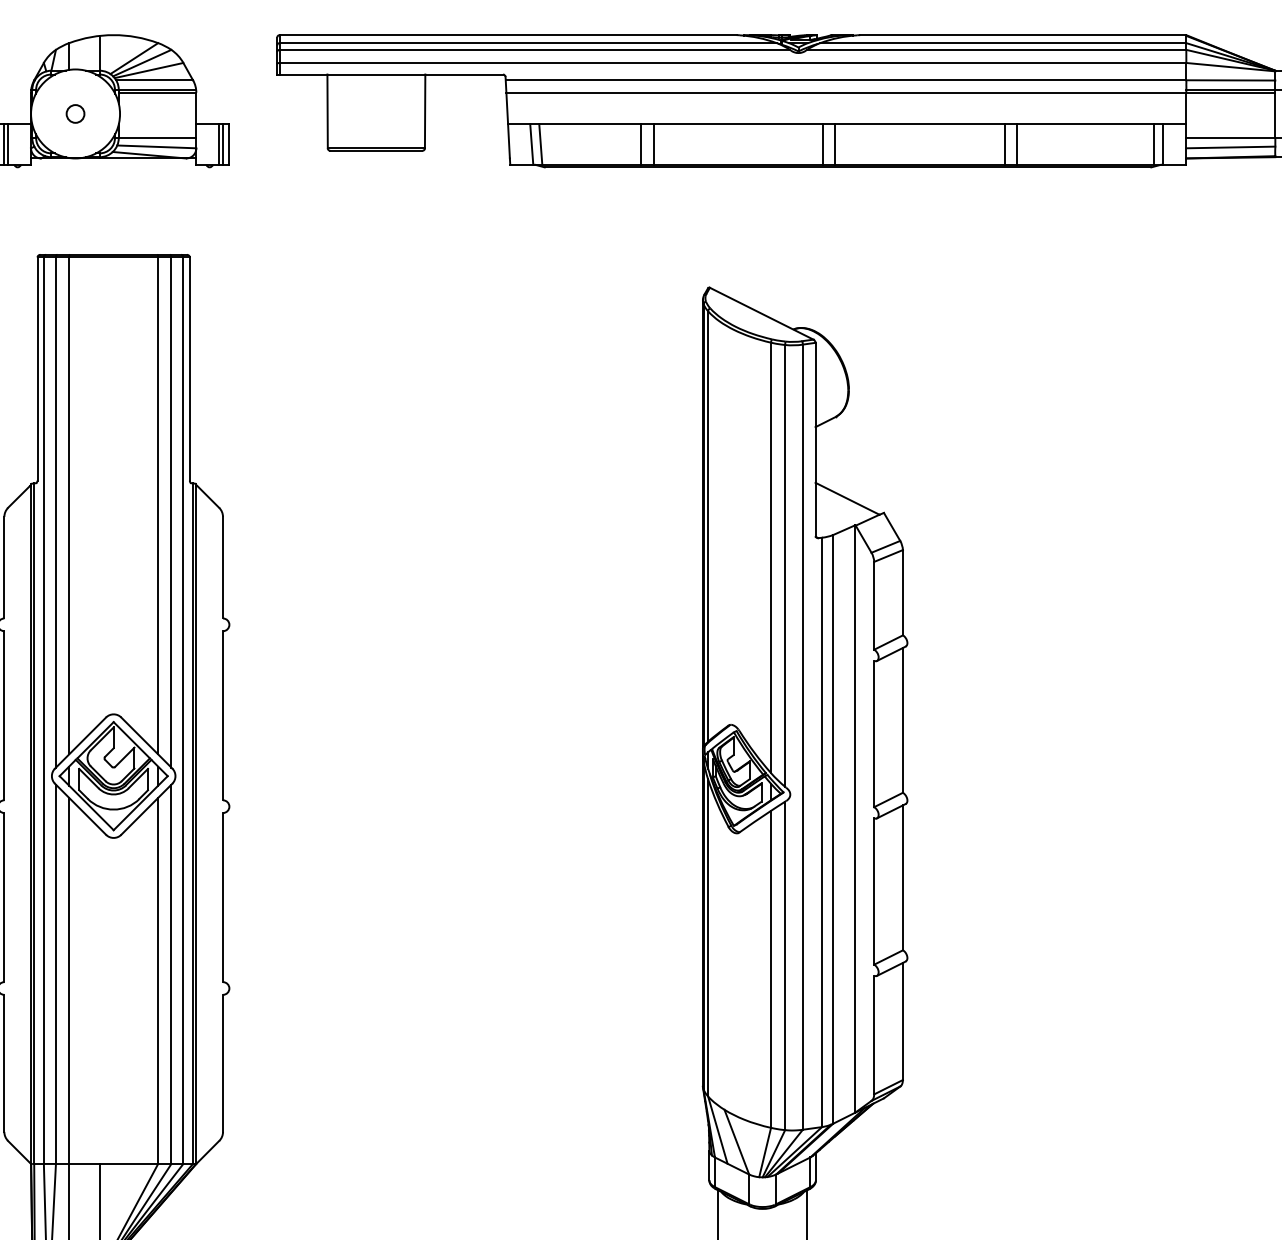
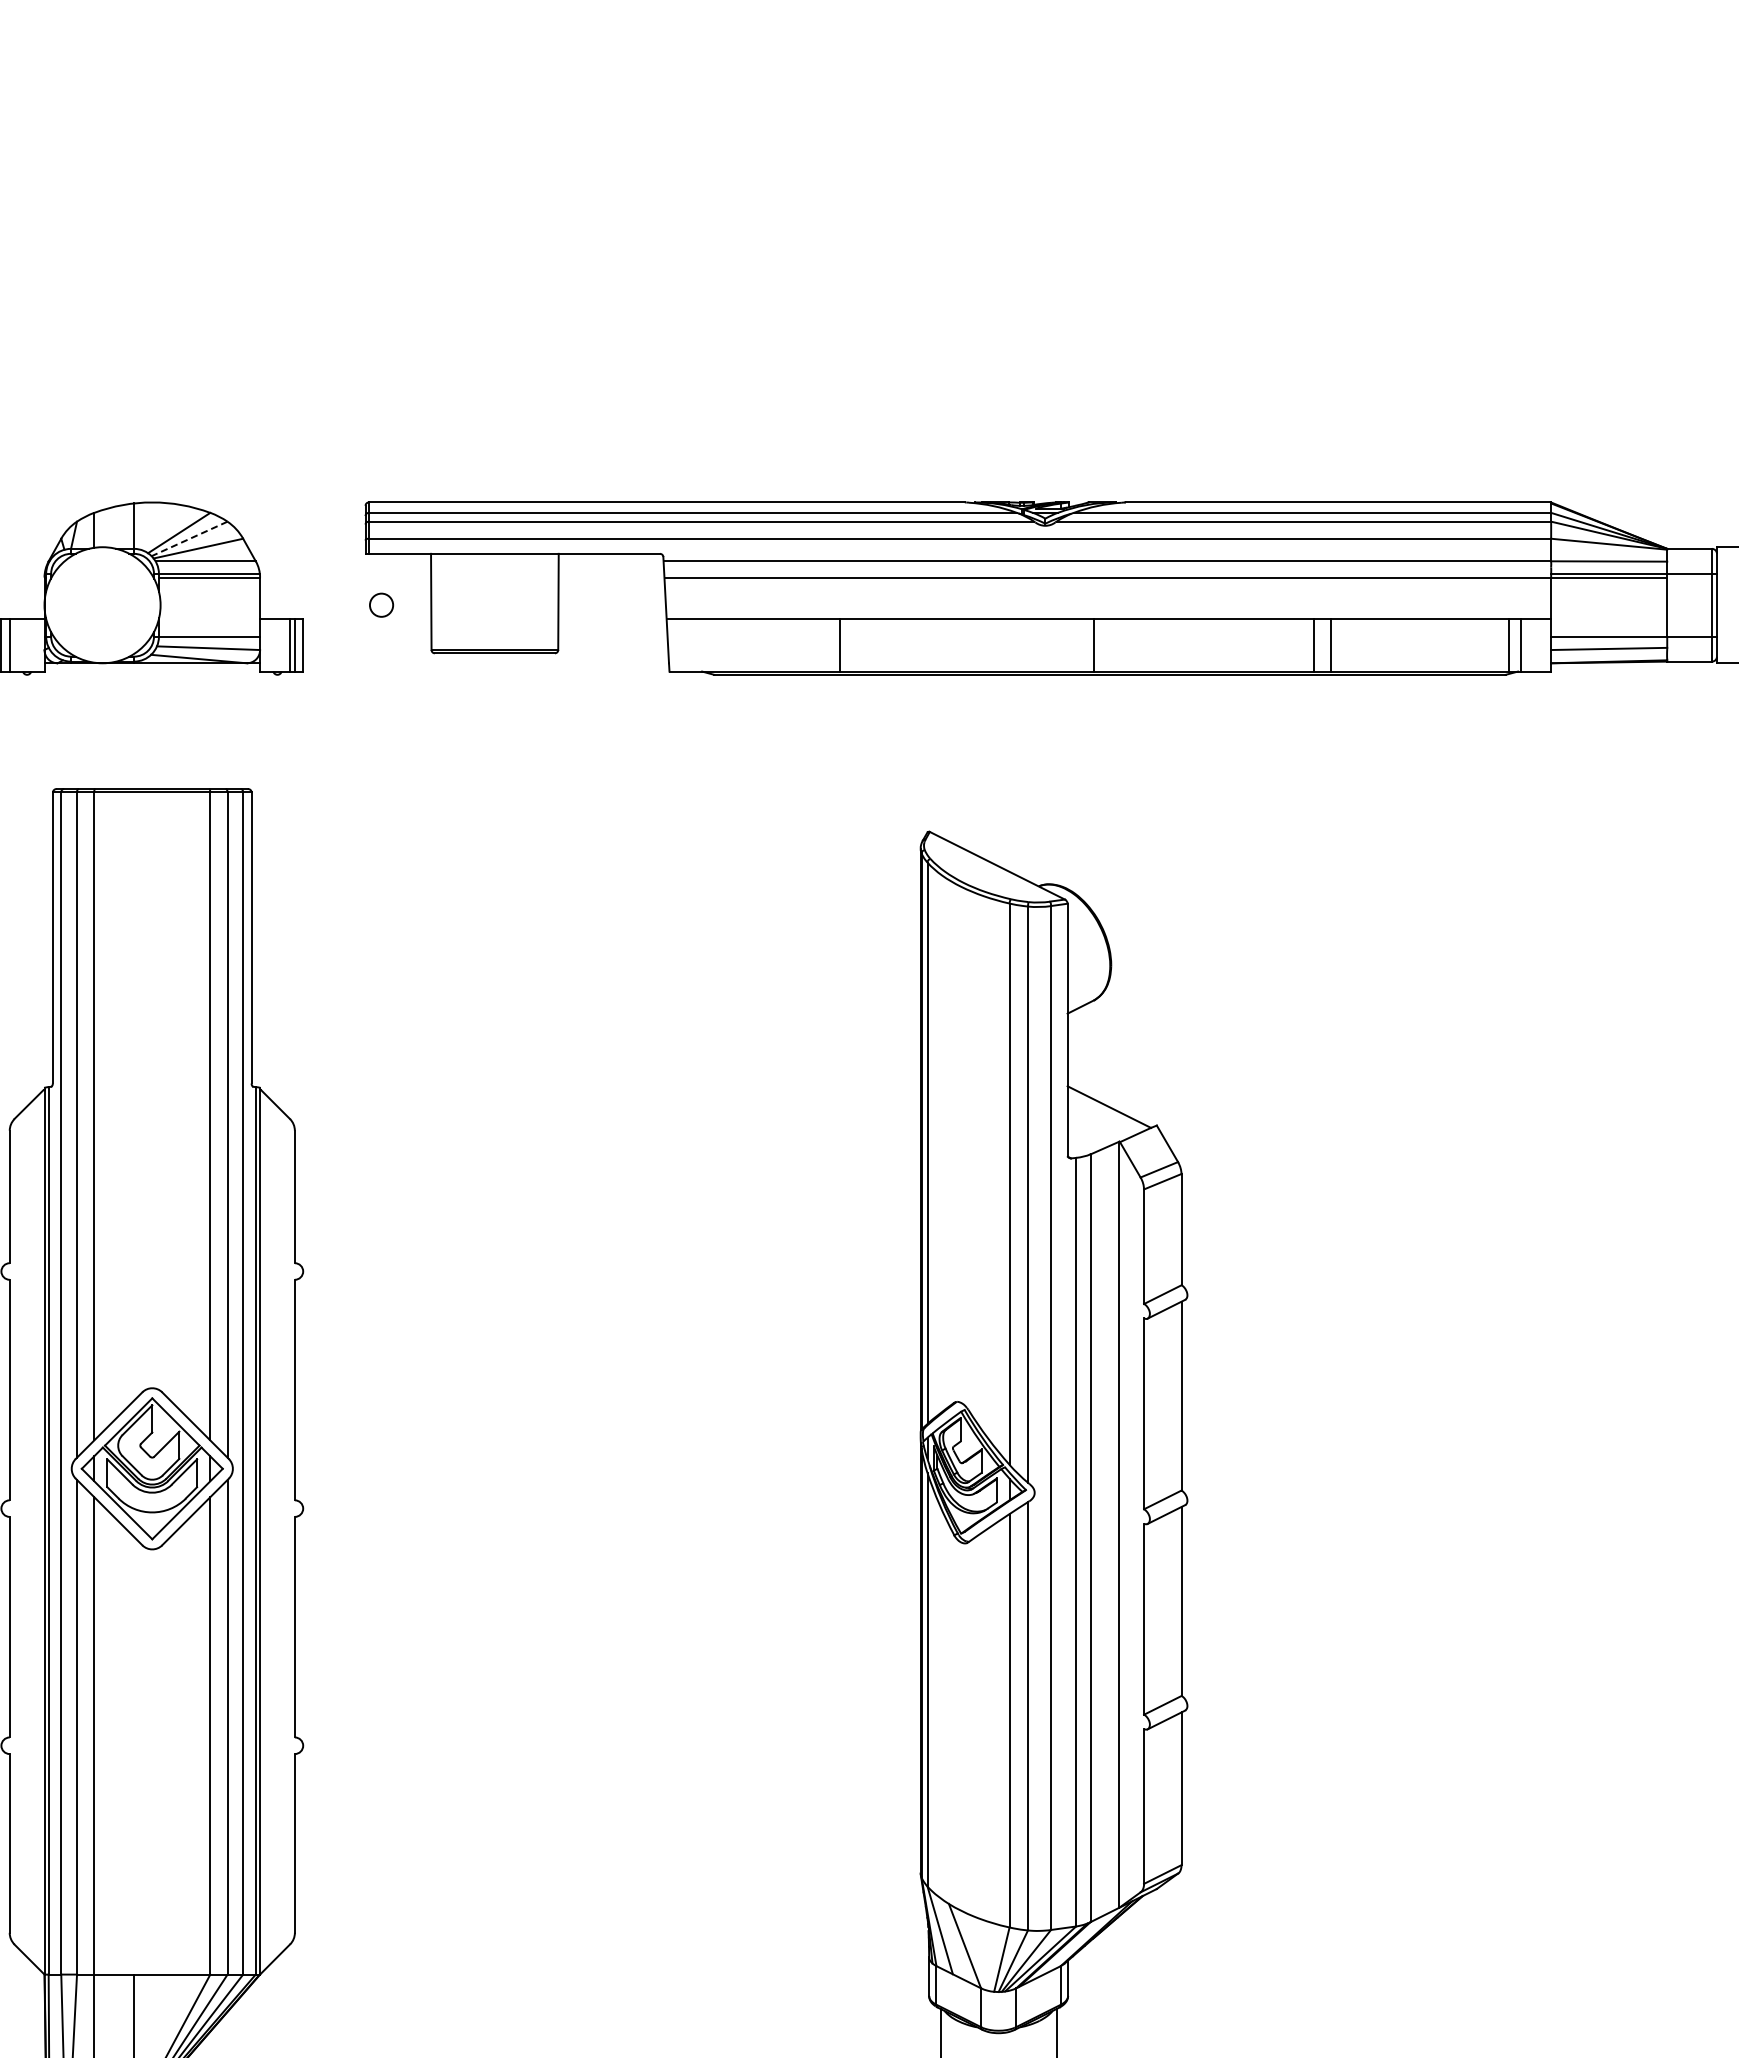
line: (142, 62) -> (189, 538), solid -> dashed
circle: (75, 113) -> (381, 604), moved
line: (8, 144) -> (14, 644), removed
line: (531, 144) -> (697, 644), removed
line: (540, 144) -> (709, 644), removed
line: (653, 144) -> (856, 644), removed
line: (822, 144) -> (1076, 644), removed

